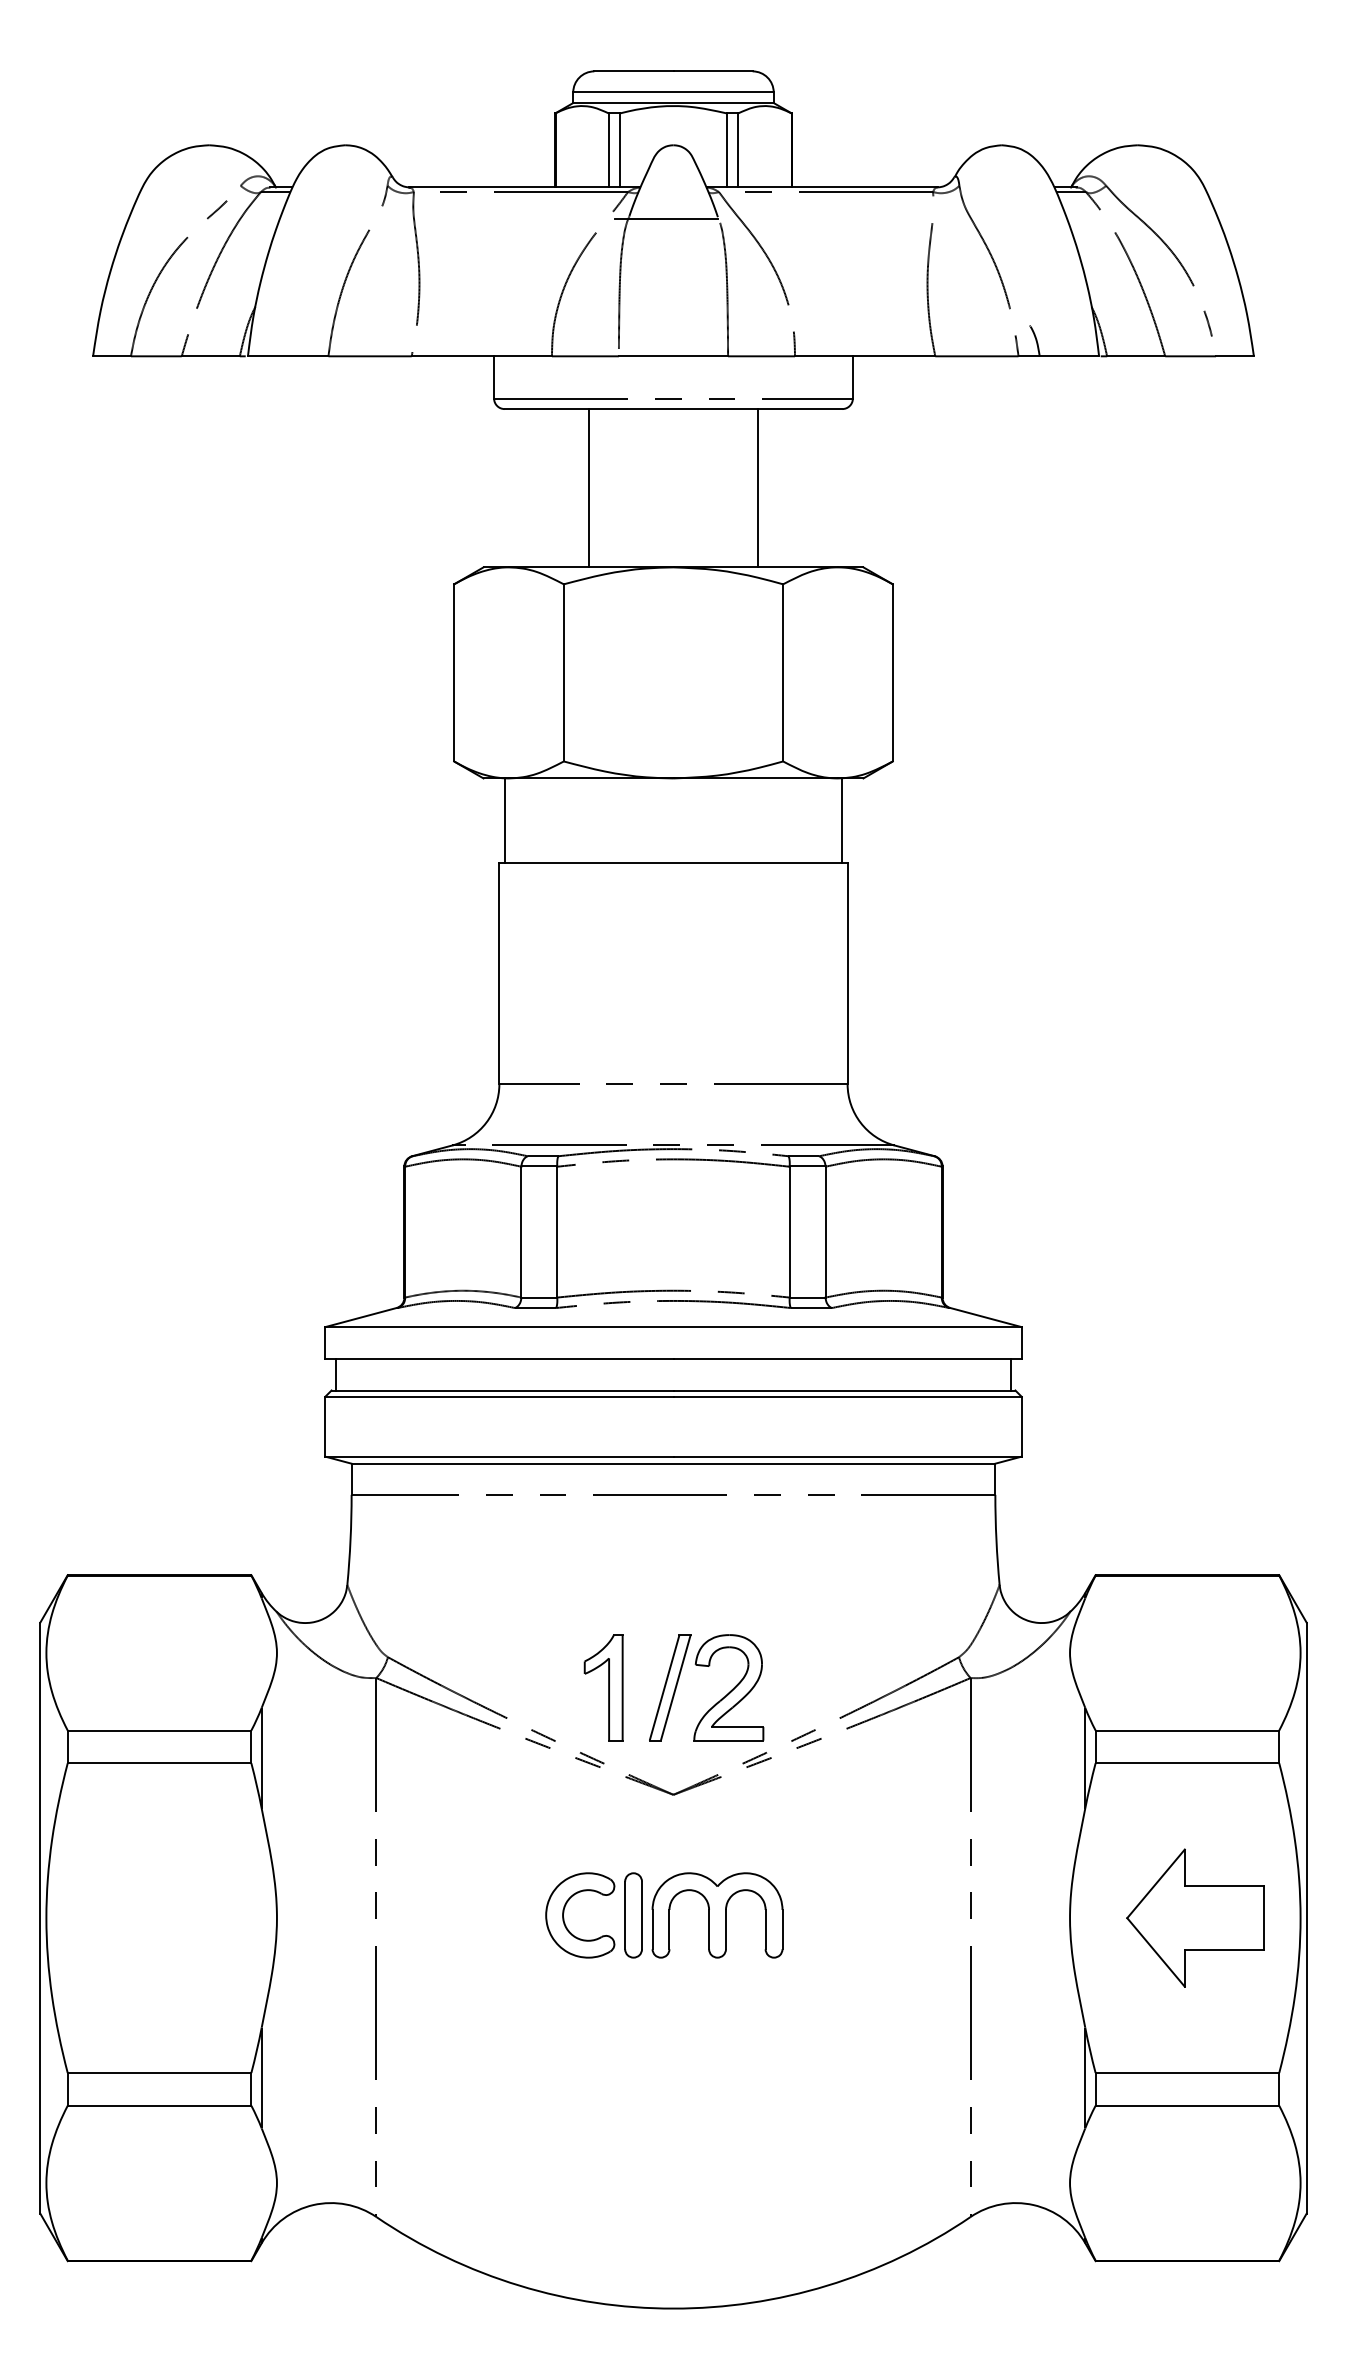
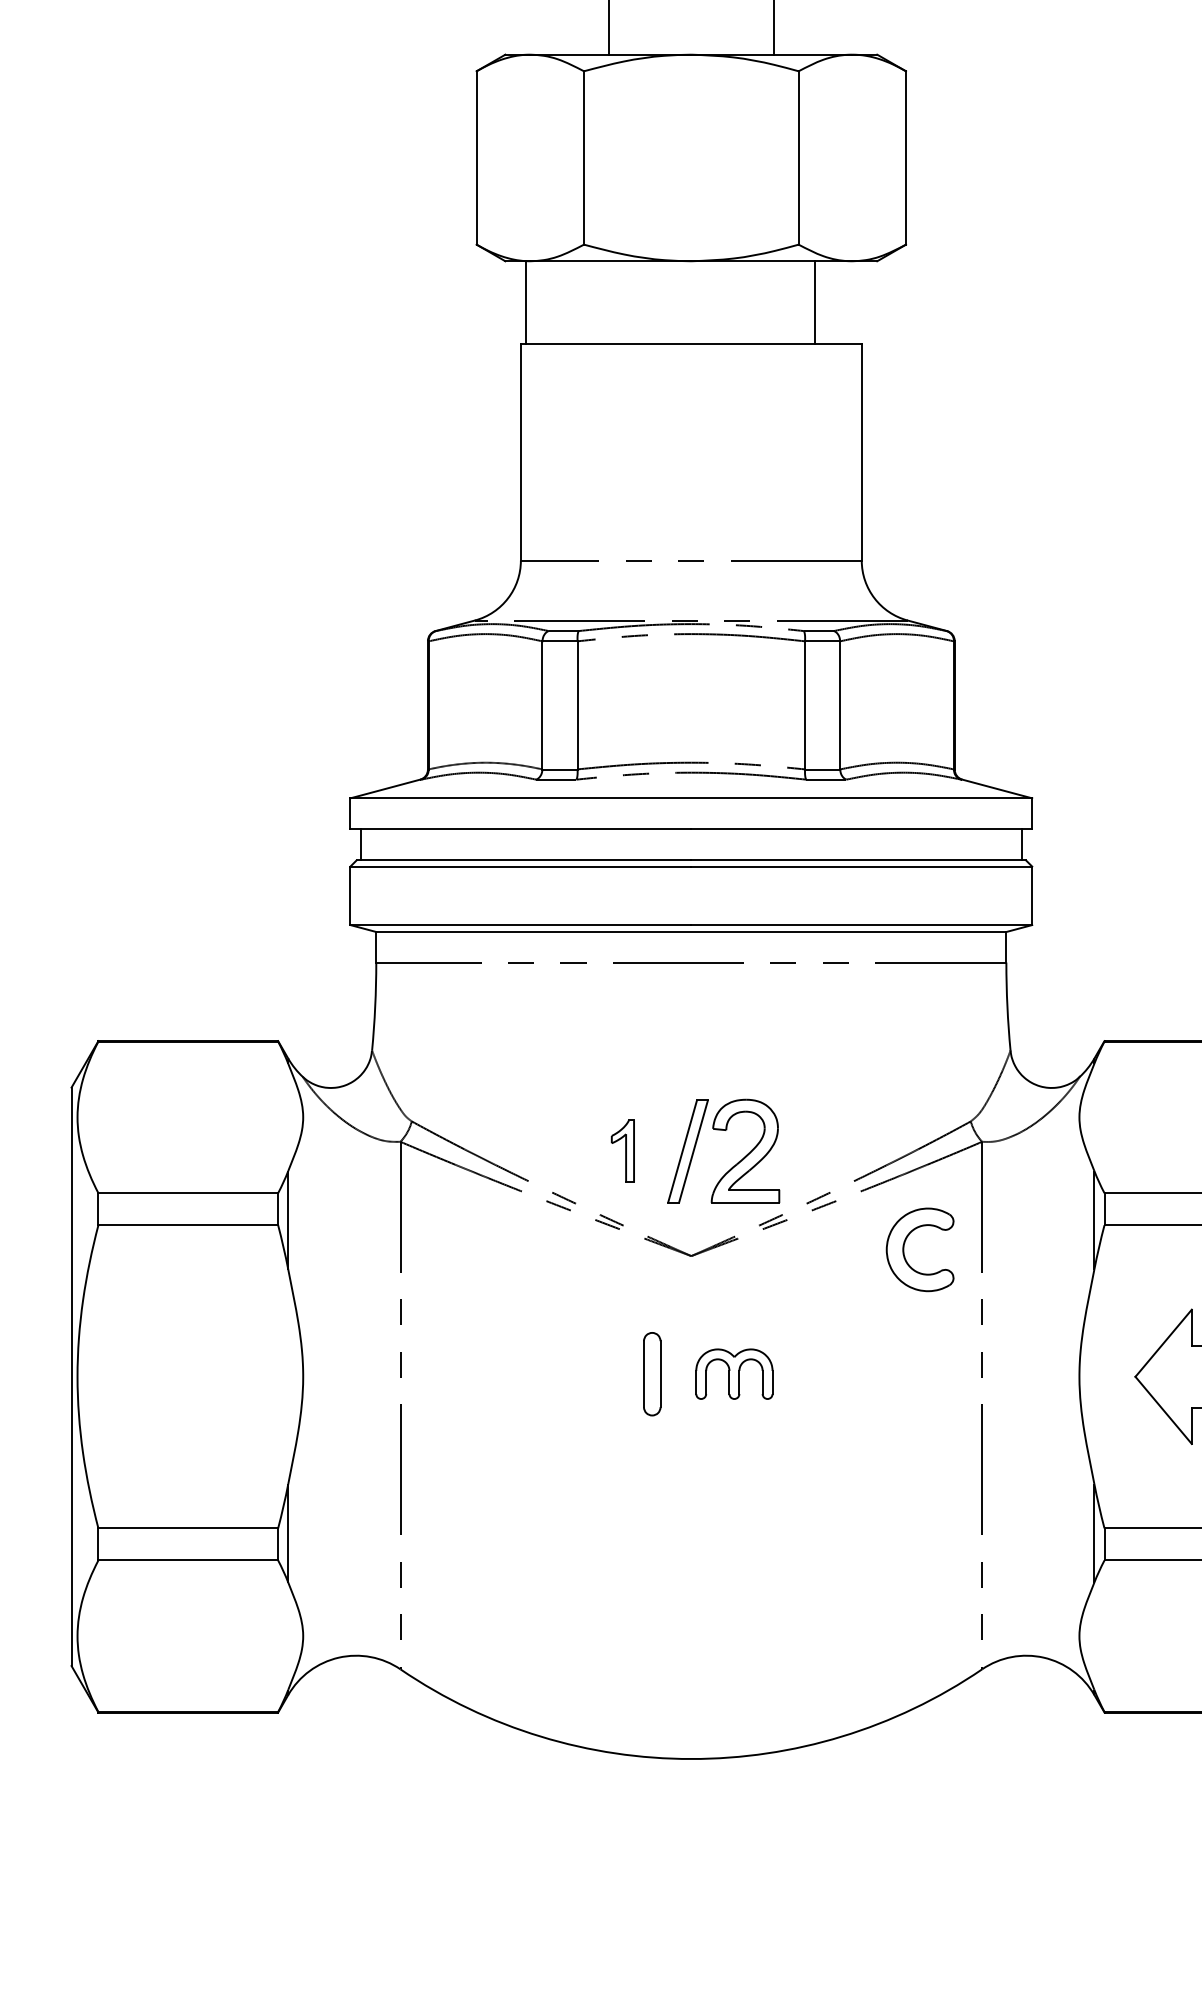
line: (842, 820) -> (814, 302), moved
part: (603, 1687) -> (622, 1151), size x0.6
part: (564, 1912) -> (904, 1246), moved
part: (717, 1915) -> (734, 1374), size x0.6

